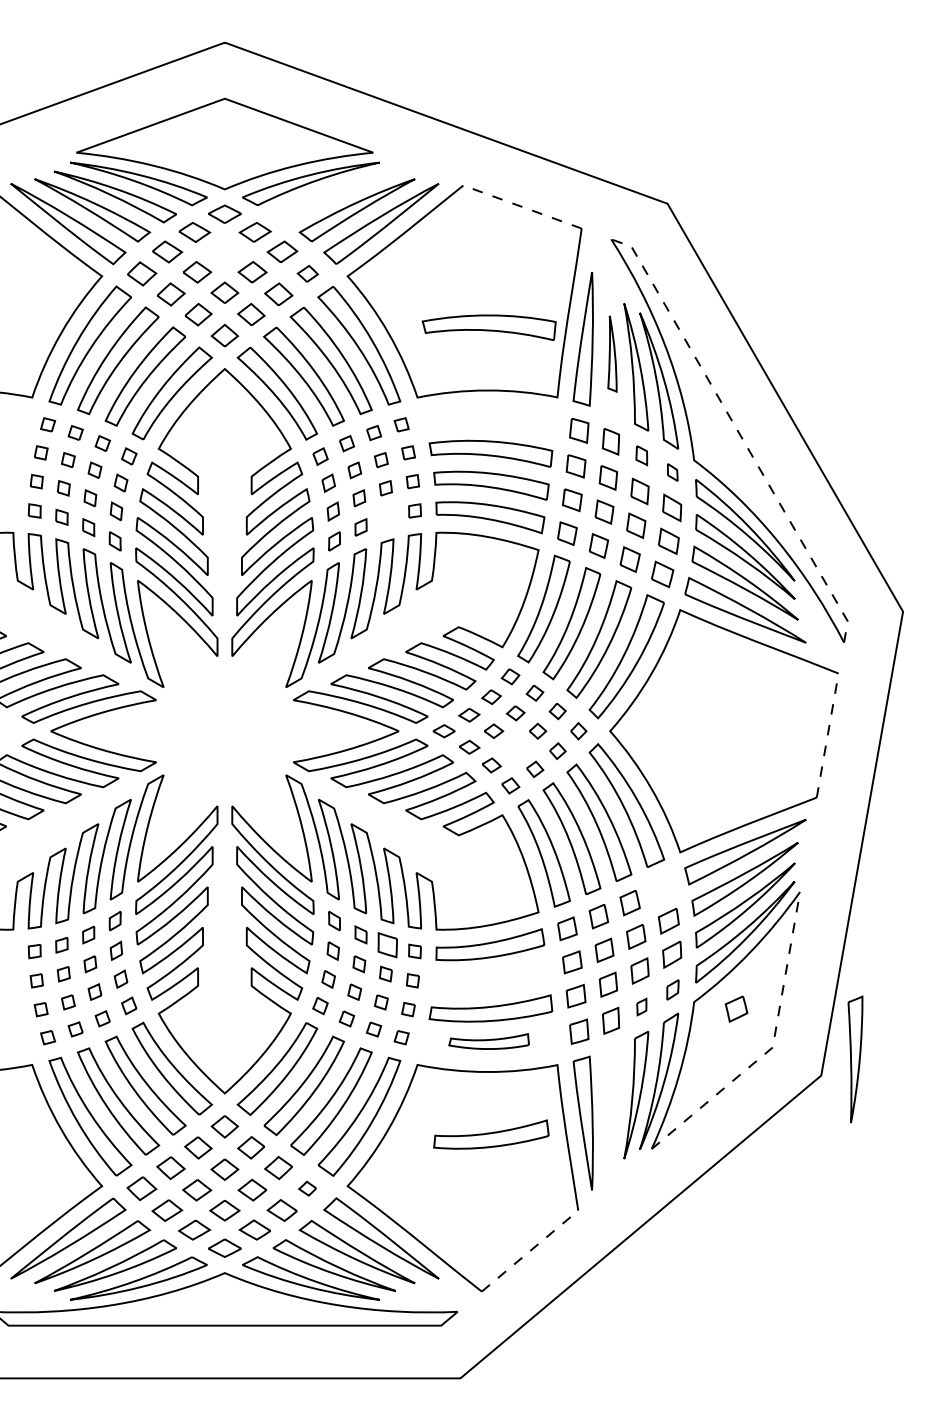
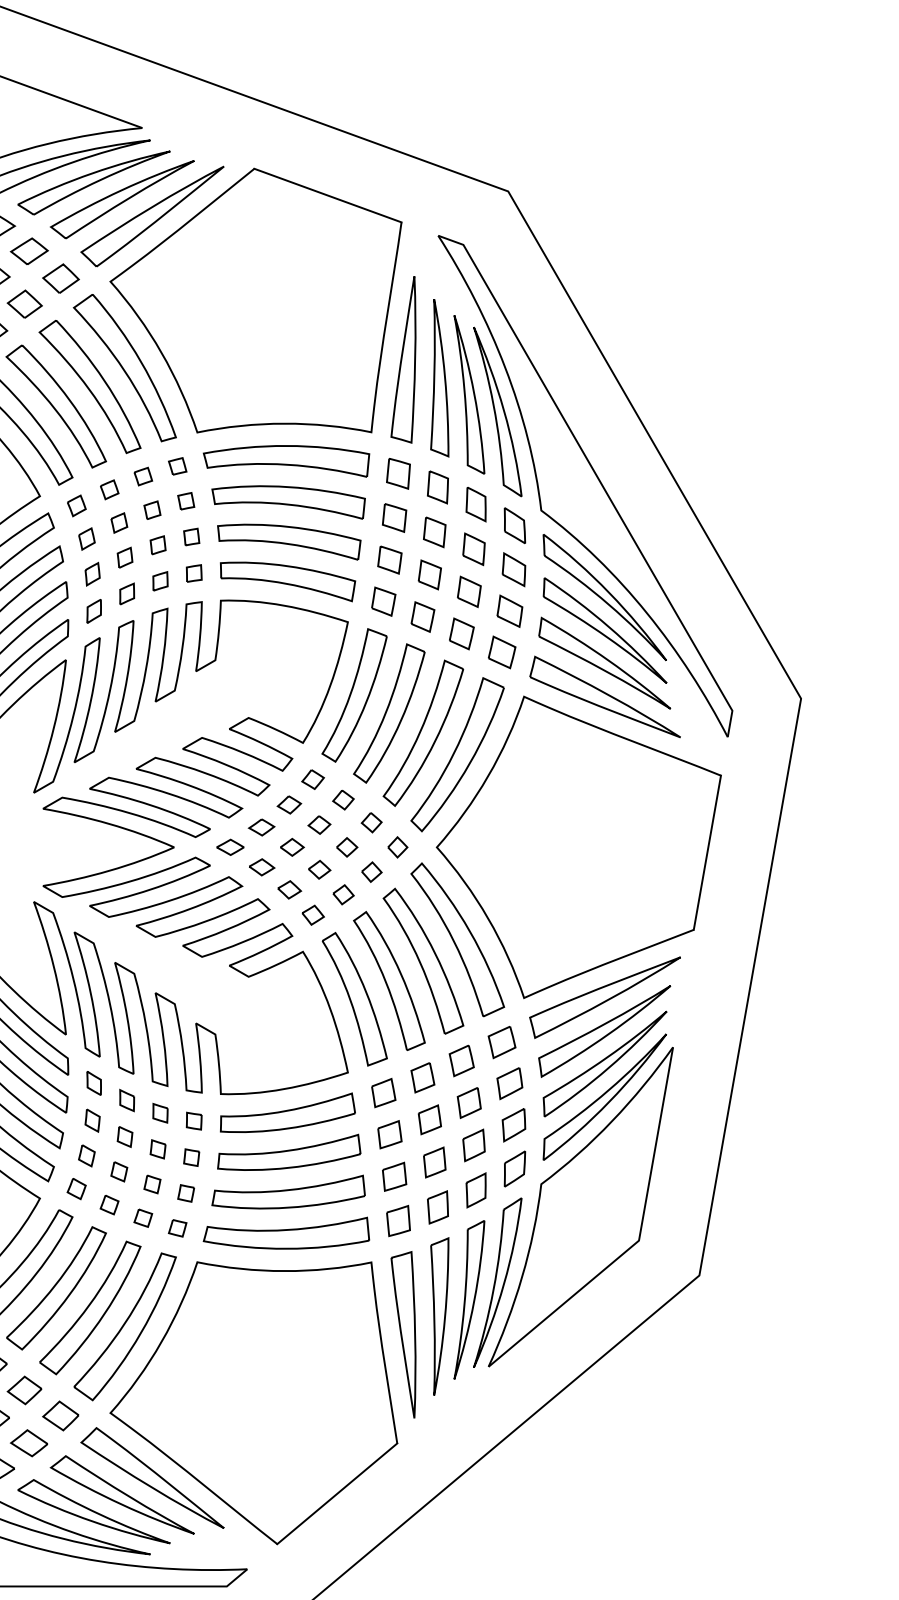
part: (333, 196) -> (92, 182), added
line: (522, 207) -> (327, 196), dashed -> solid
part: (307, 273) -> (60, 278), size x1.43
part: (488, 327) -> (285, 460), moved
part: (612, 353) -> (439, 377), size x1.67
line: (739, 433) -> (597, 477), dashed -> solid
part: (641, 455) -> (475, 504), size x1.43
part: (672, 472) -> (514, 525), size x1.67
part: (387, 516) -> (160, 580), added
line: (827, 735) -> (707, 852), dashed -> solid
part: (515, 749) -> (319, 870), added
part: (387, 944) -> (160, 1112), size x0.62
part: (672, 989) -> (514, 1168), size x1.43
part: (641, 1006) -> (475, 1189), size x1.67
part: (736, 1008) -> (501, 1041), moved
part: (488, 1041) -> (285, 1233), size x1.67
line: (772, 1047) -> (638, 1240), dashed -> solid
part: (855, 1059) -> (439, 1316), moved
part: (491, 1134) -> (289, 1152), moved
part: (307, 1188) -> (60, 1415), size x1.67
line: (530, 1251) -> (337, 1494), dashed -> solid

